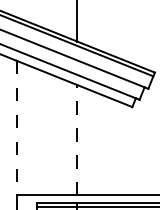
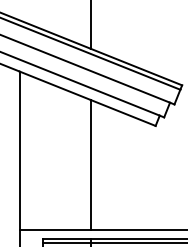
line: (16, 128) -> (19, 151), dashed -> solid
line: (77, 140) -> (90, 165), dashed -> solid

